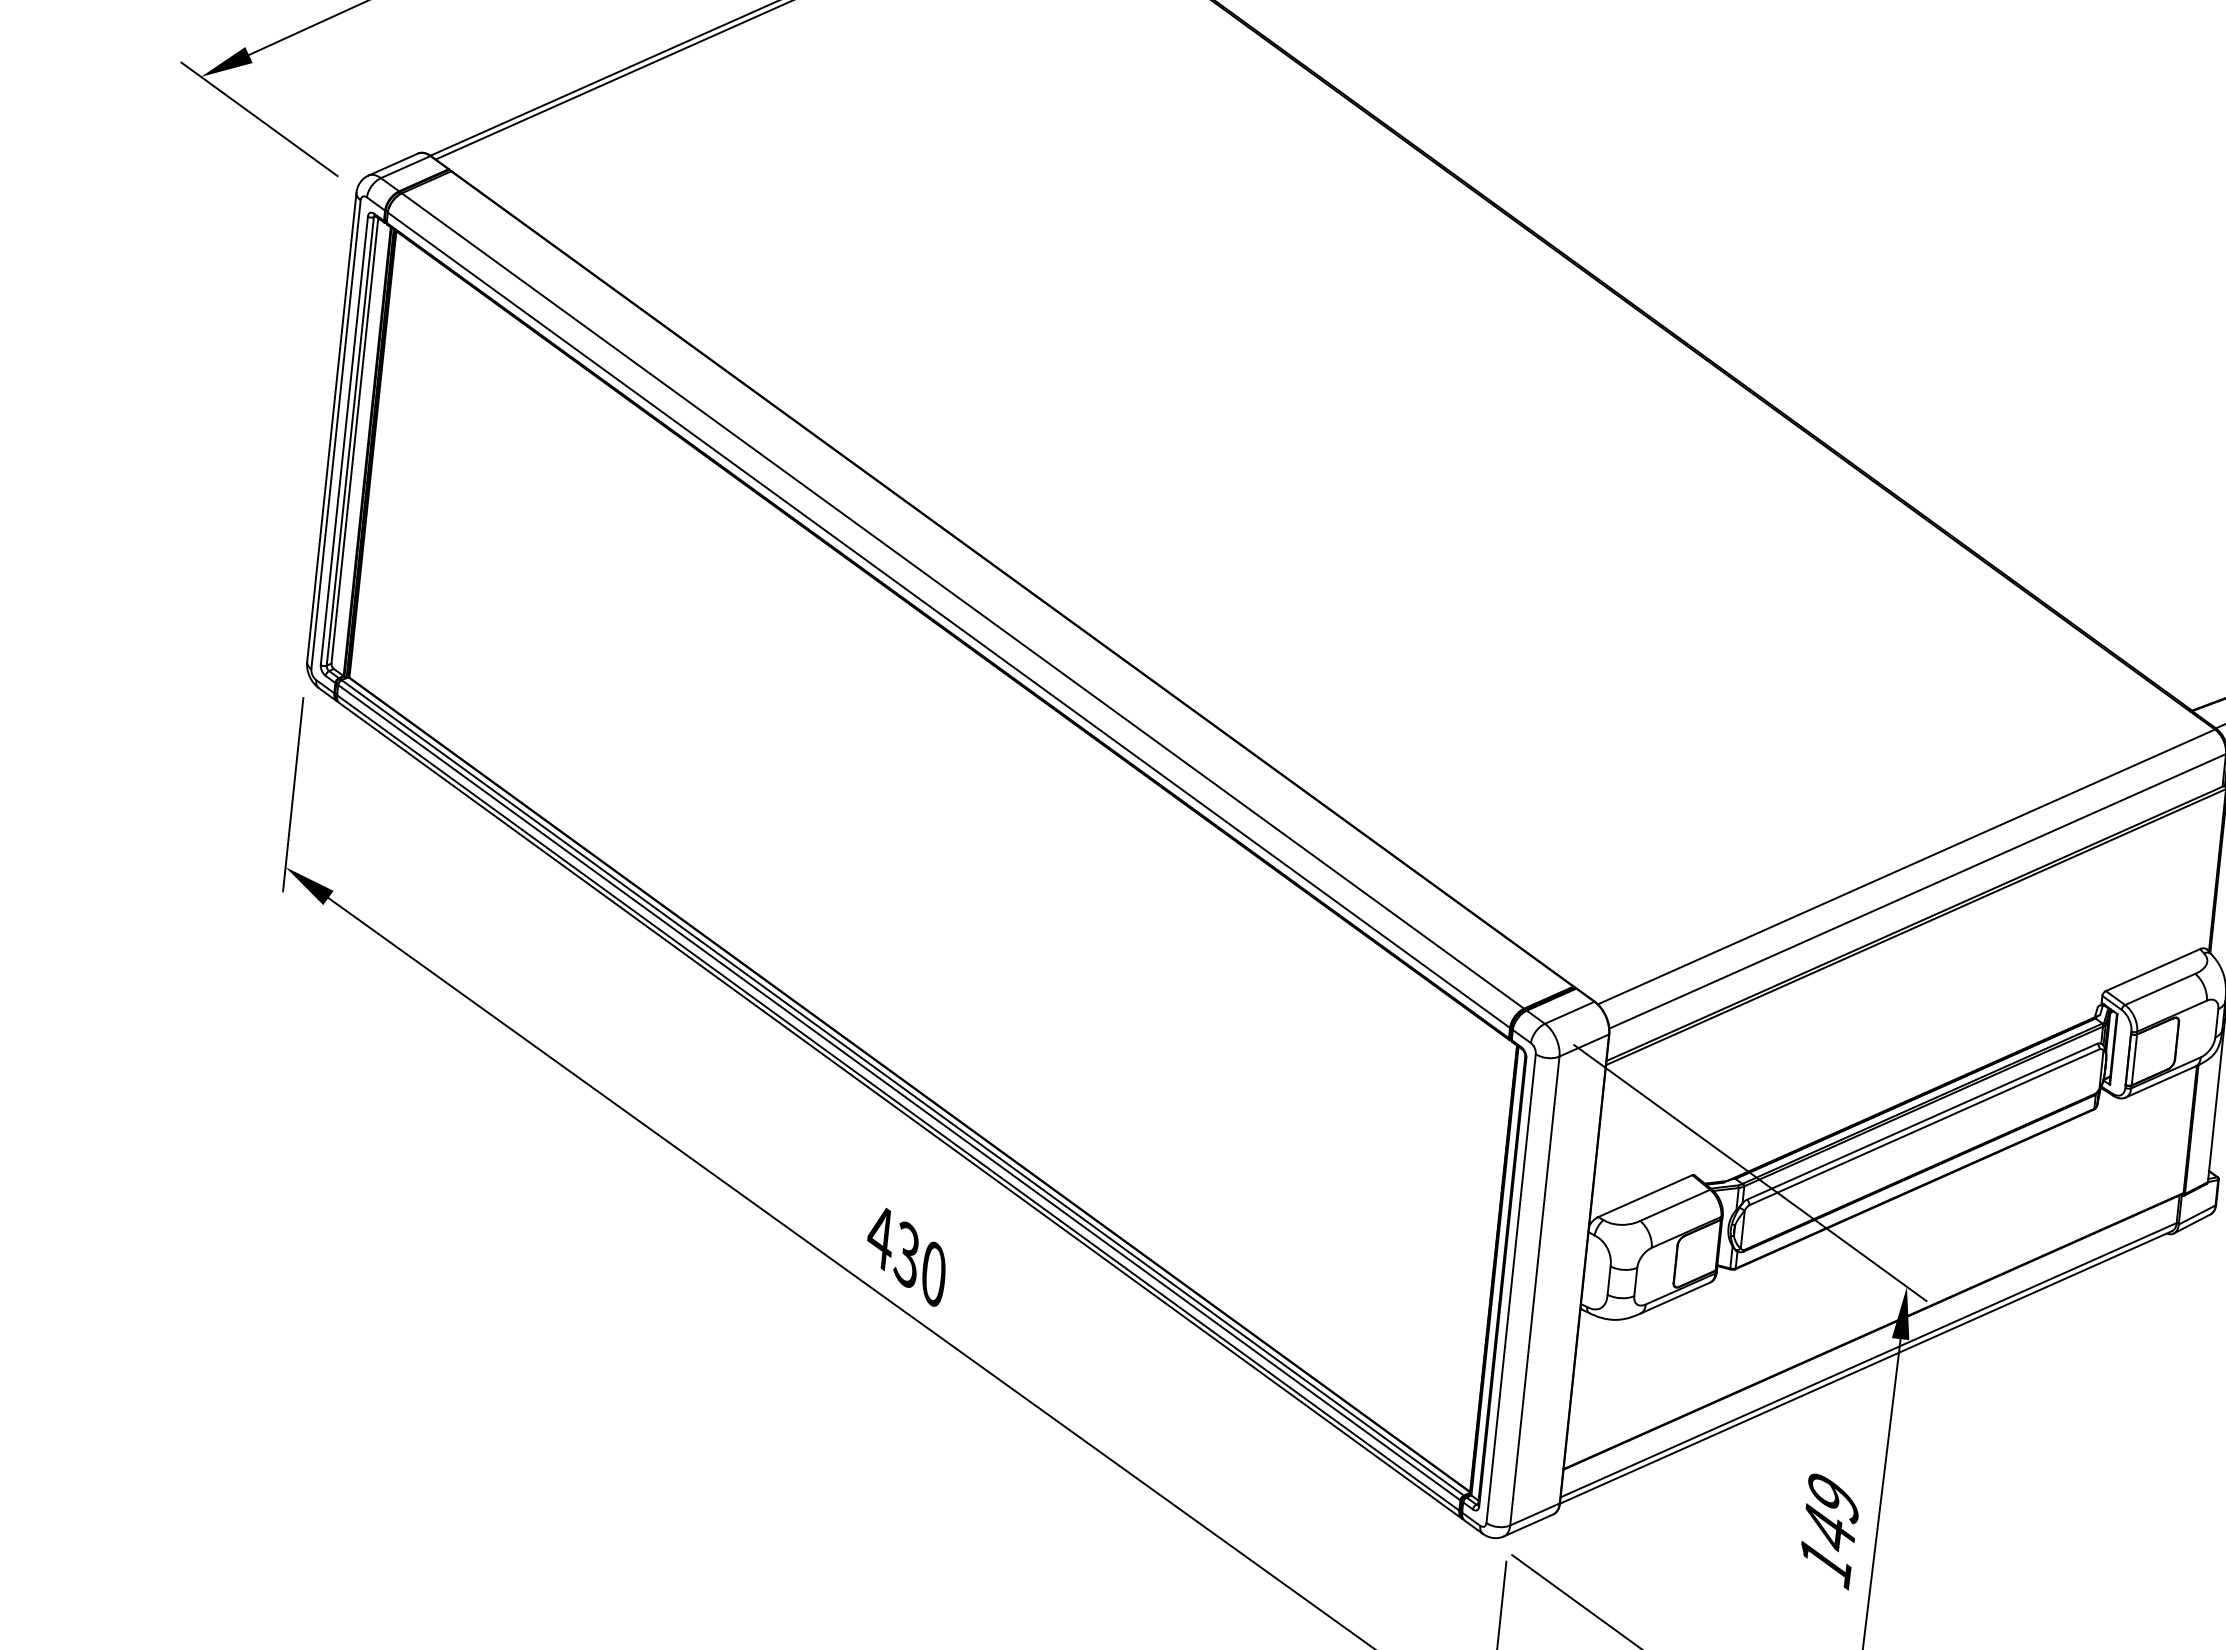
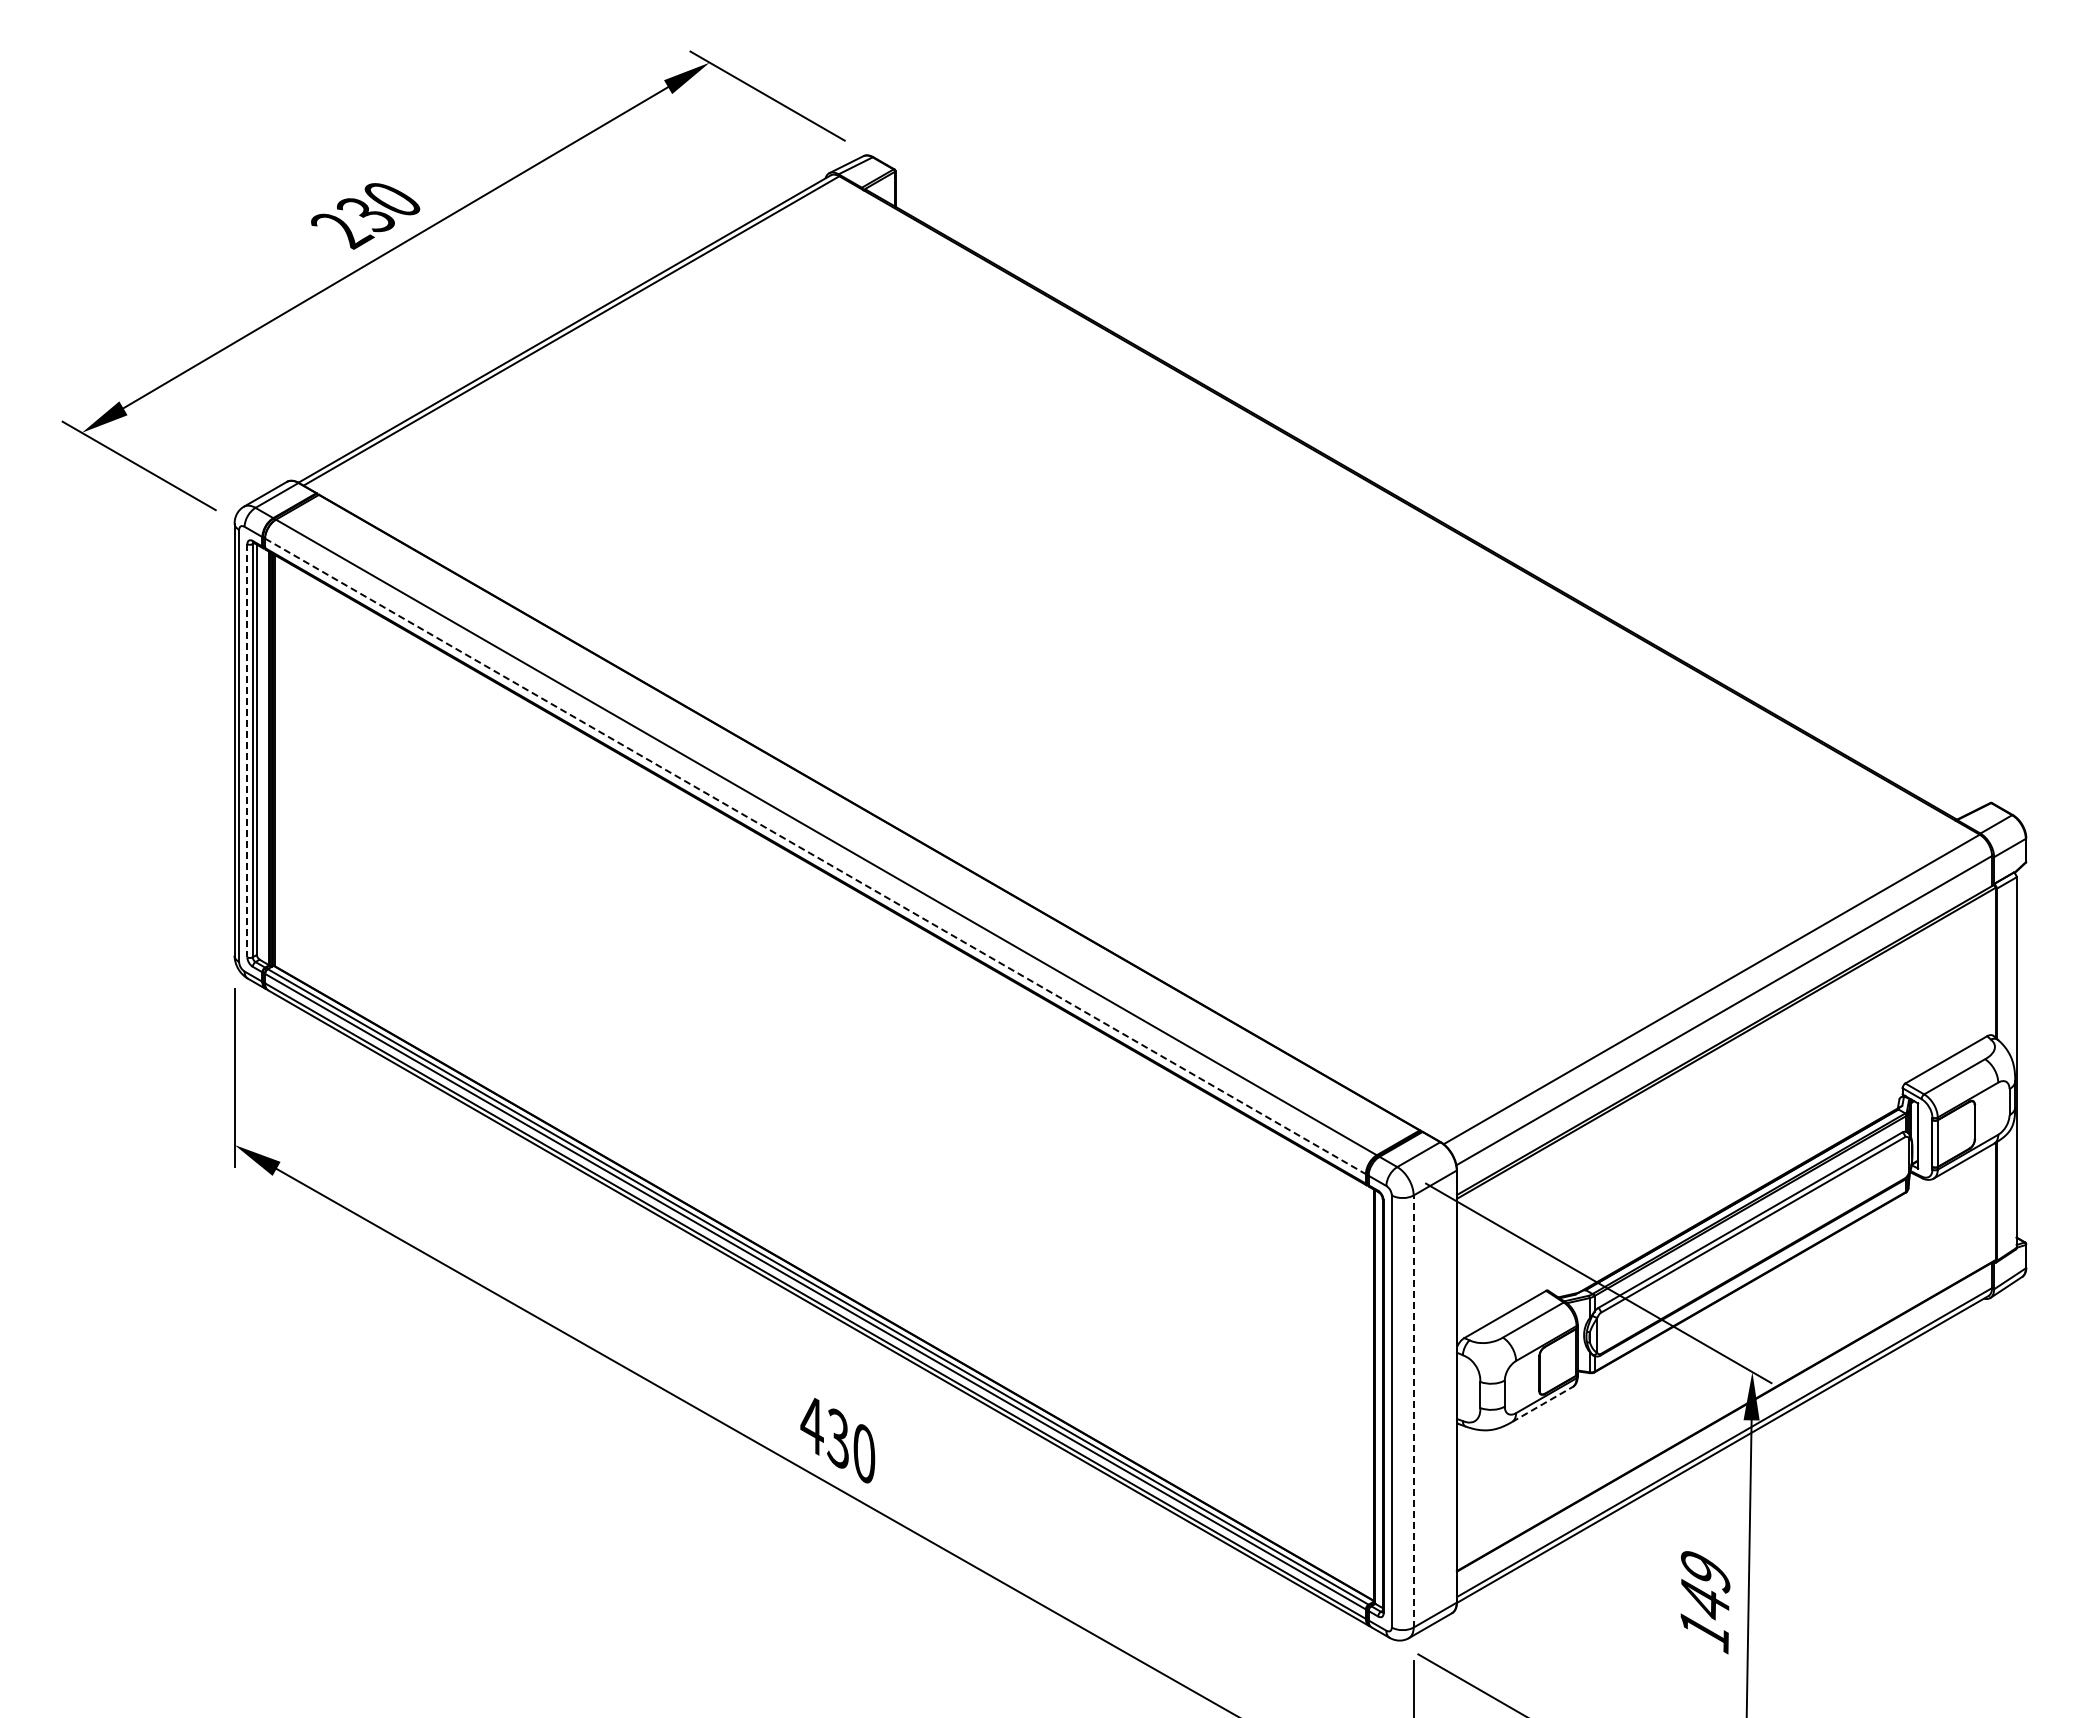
line: (344, 440) -> (247, 750), solid -> dashed
line: (948, 620) -> (815, 856), solid -> dashed
line: (1534, 1290) -> (1413, 1411), solid -> dashed
line: (1675, 1298) -> (1542, 1404), solid -> dashed

